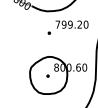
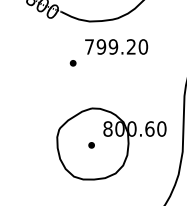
text: (67, 27) -> (107, 52), moved

